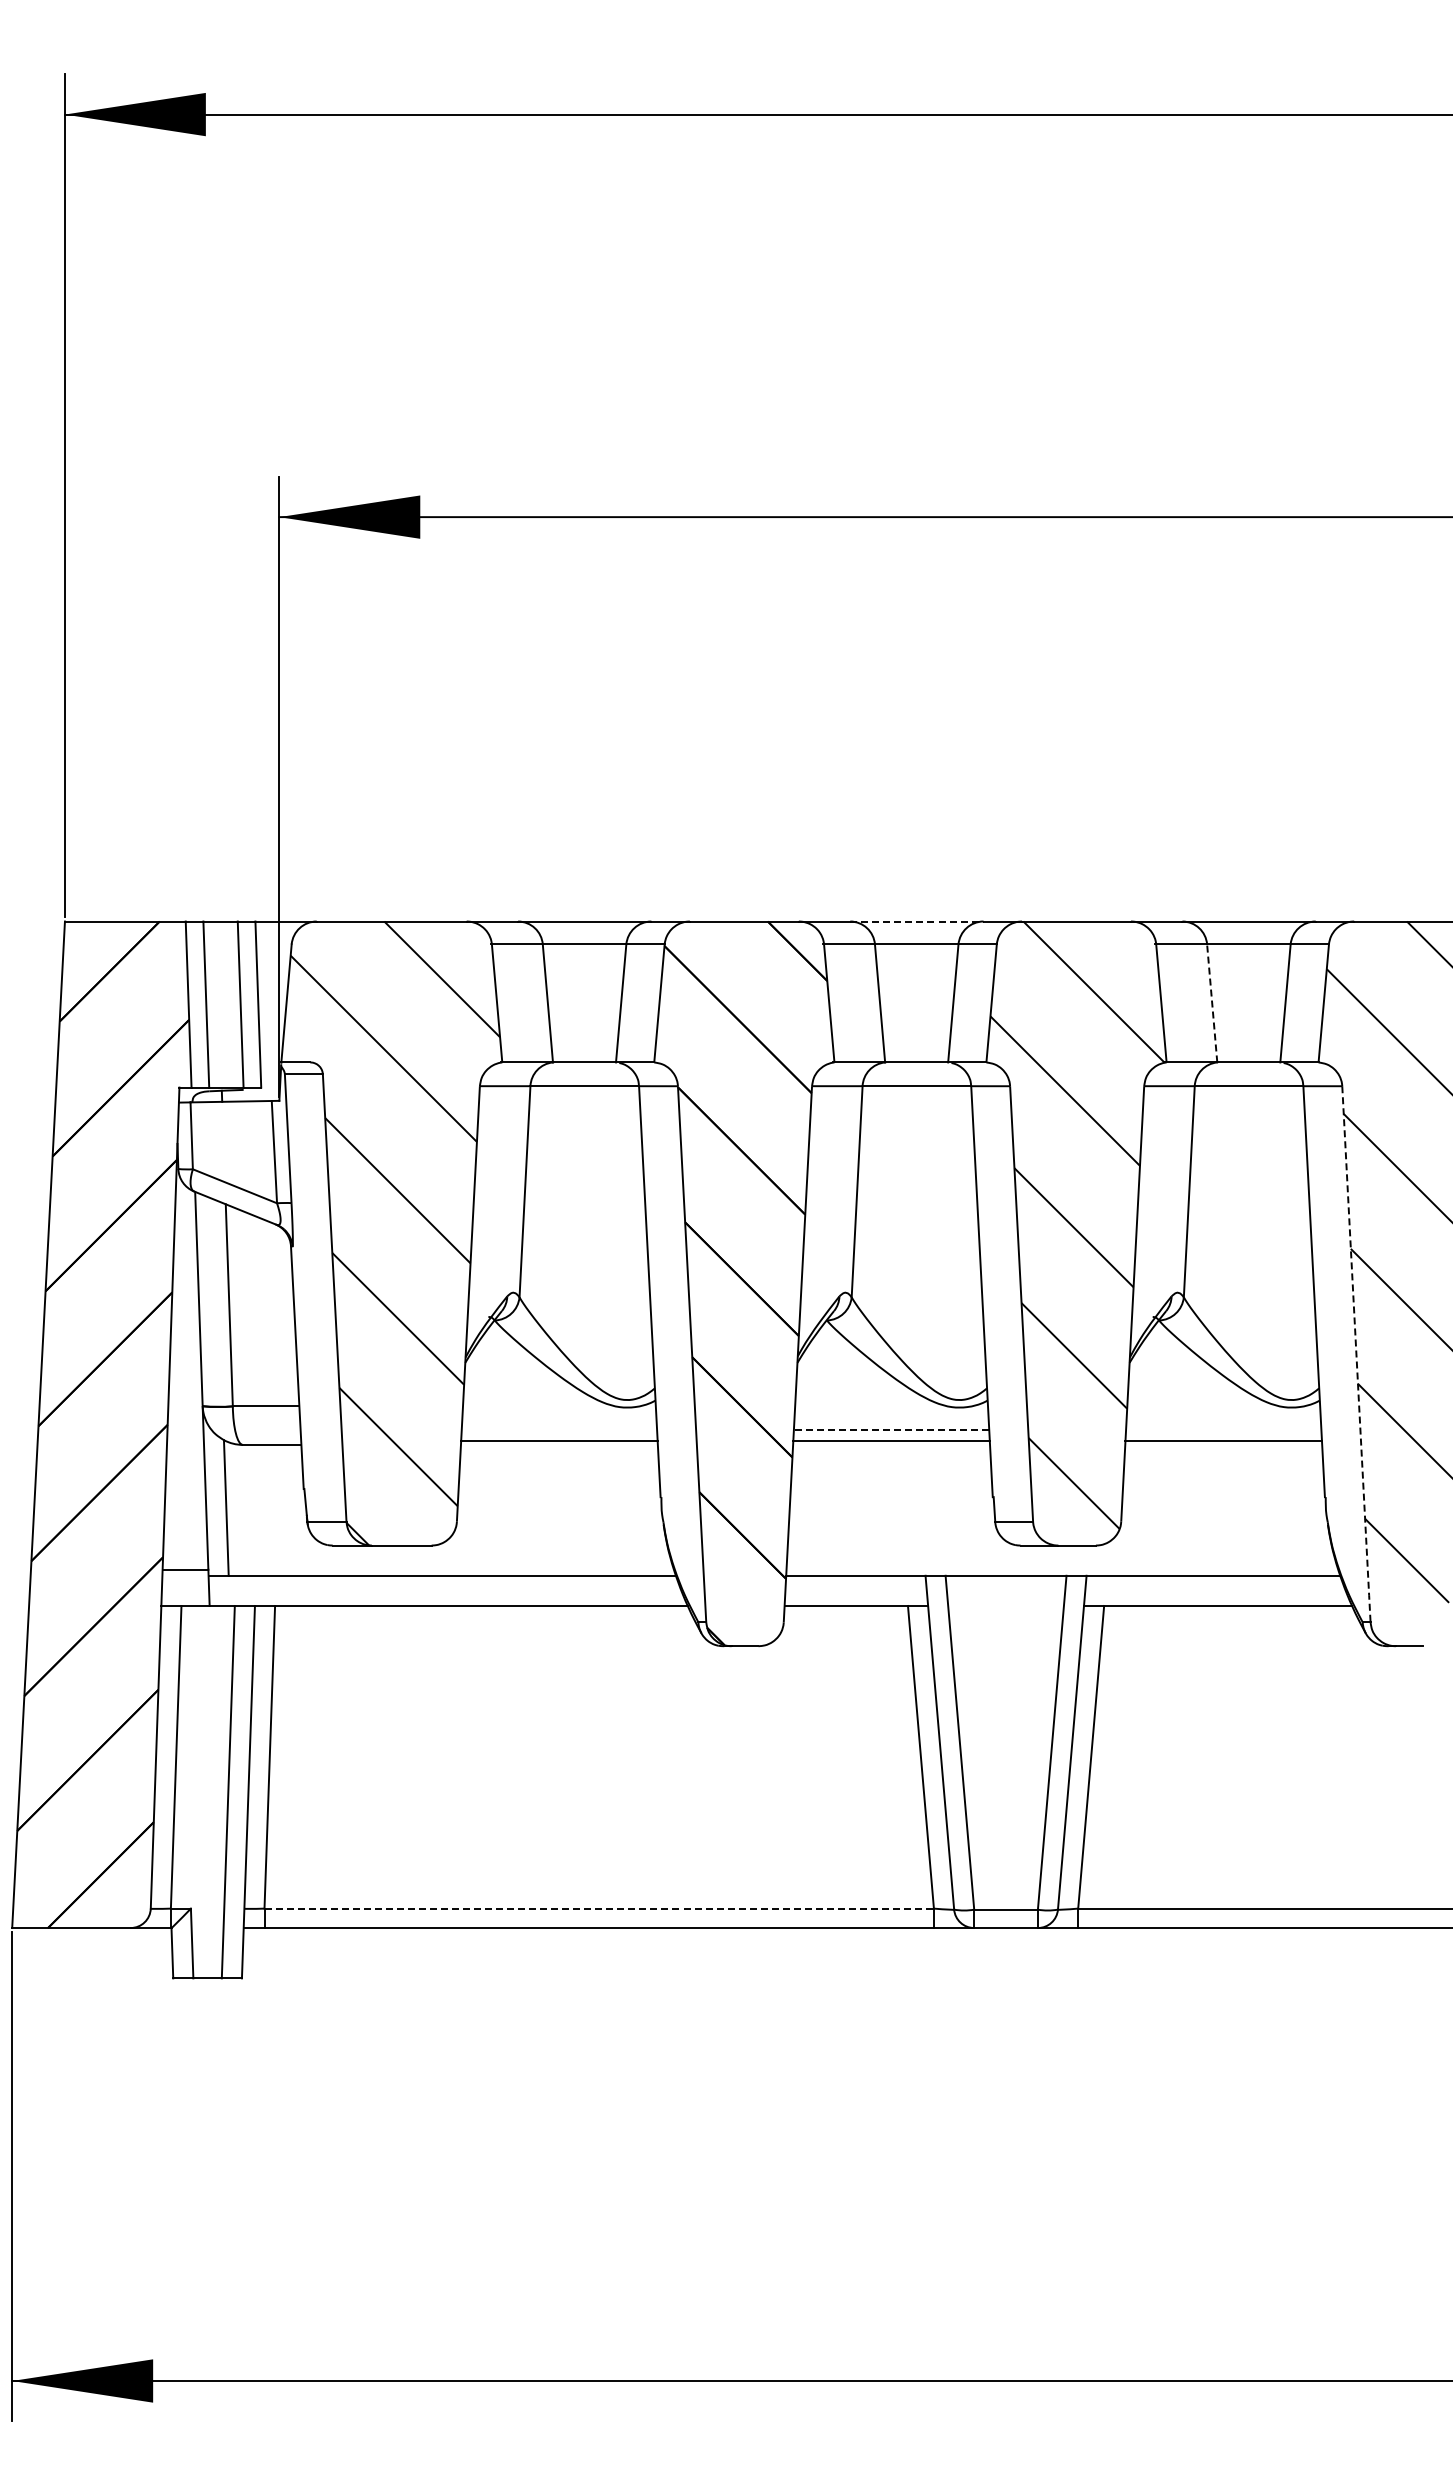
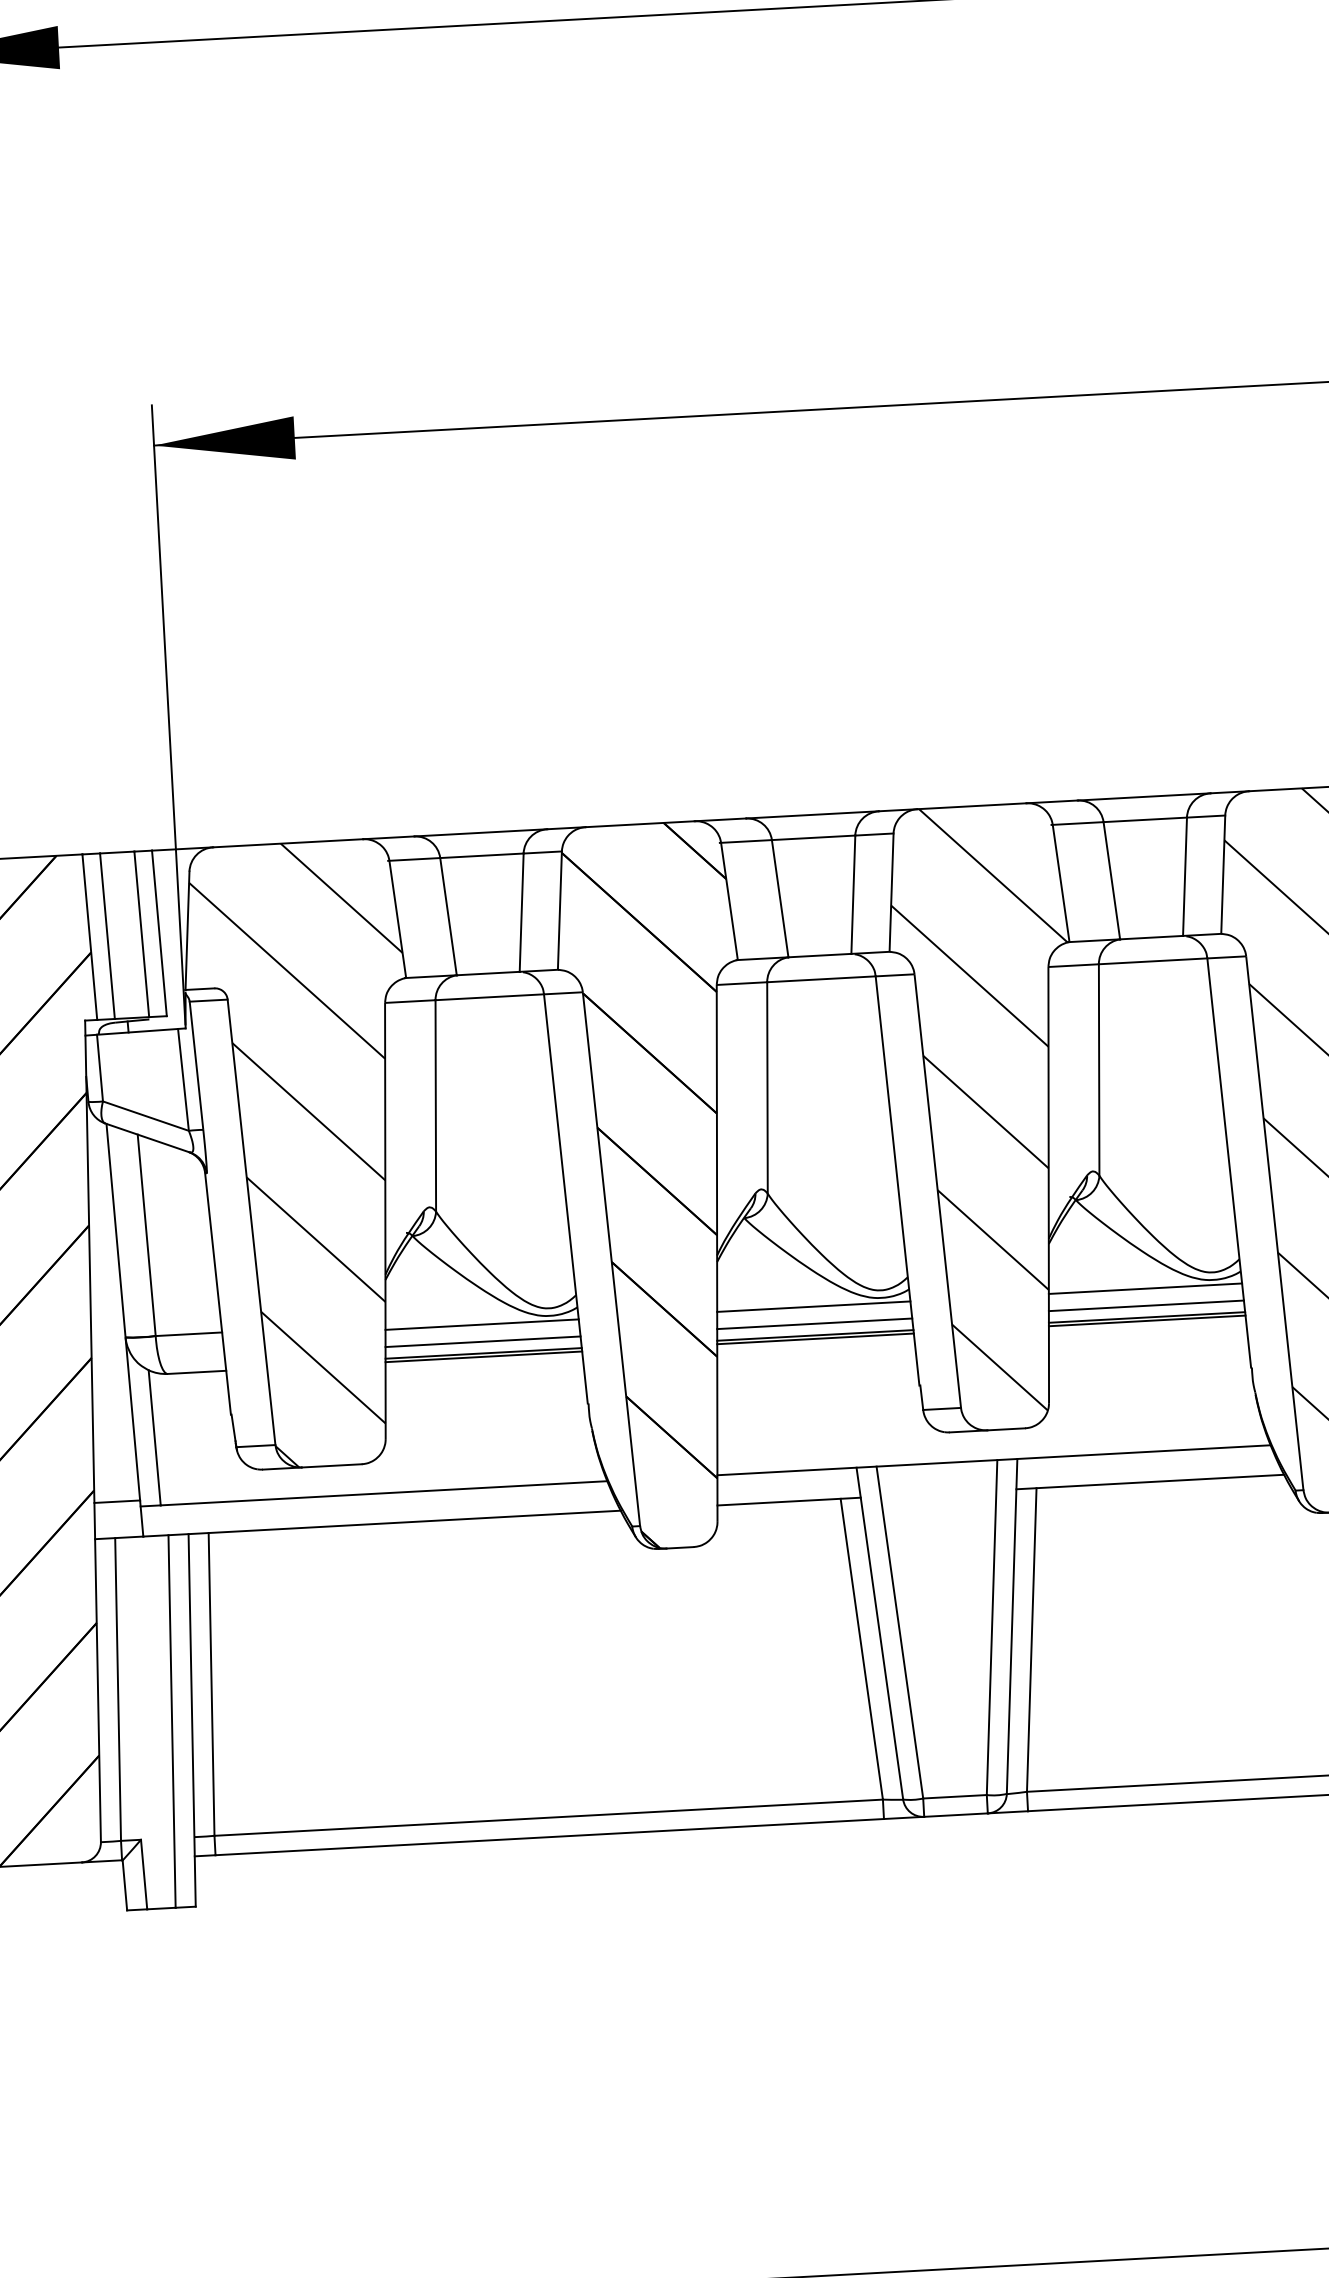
line: (916, 921) -> (812, 814), dashed -> solid
line: (1212, 1002) -> (1112, 879), dashed -> solid
line: (1356, 1355) -> (1274, 1224), dashed -> solid
line: (559, 1412) -> (482, 1324), added
line: (891, 1412) -> (813, 1306), added
line: (1223, 1412) -> (1145, 1288), added
line: (559, 1429) -> (483, 1341), added
line: (891, 1429) -> (814, 1323), dashed -> solid
line: (1223, 1429) -> (1146, 1305), added
line: (558, 1444) -> (482, 1356), added
line: (891, 1444) -> (815, 1338), added
line: (1223, 1444) -> (1146, 1320), added
line: (599, 1908) -> (548, 1817), dashed -> solid

